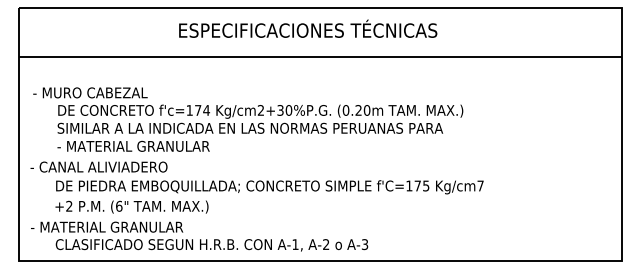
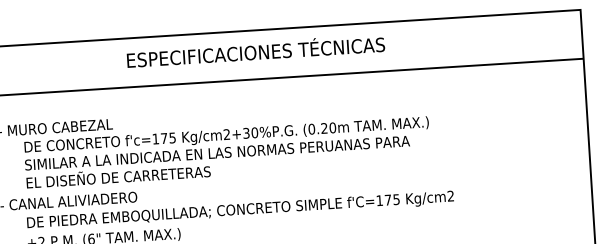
text: (308, 28) -> (256, 50), moved
text: (206, 110) -> (172, 138), f'c=174 -> f'c=175
text: (149, 144) -> (117, 175), - MATERIAL GRANULAR -> EL DISEÑO DE CARRETERAS
text: (480, 185) -> (450, 195), Kg/cm7 -> Kg/cm2

